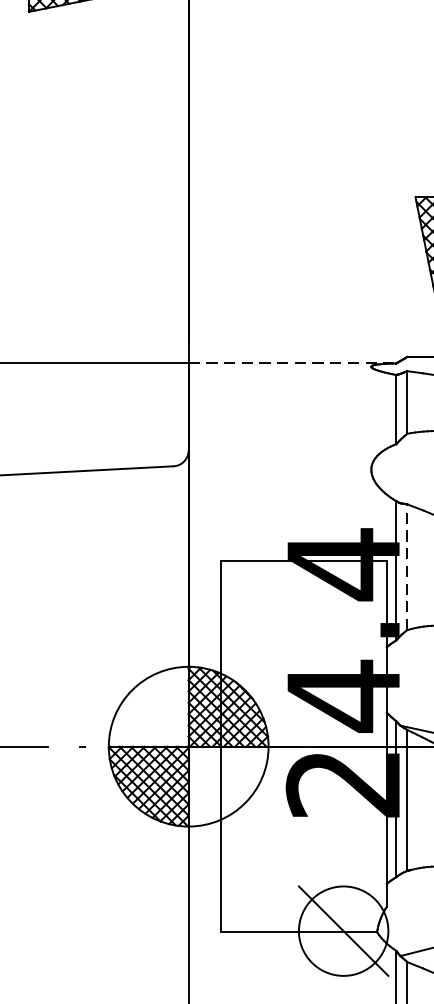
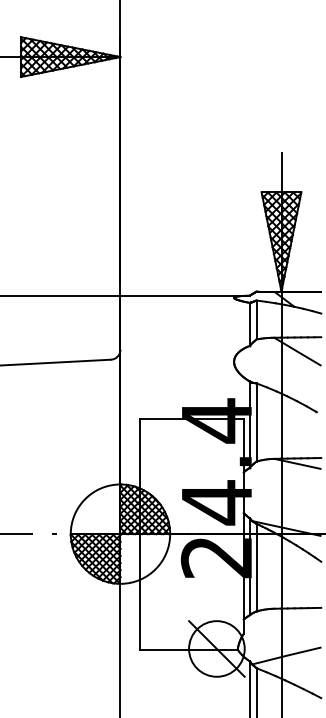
line: (293, 363) -> (185, 295), dashed -> solid
line: (407, 567) -> (256, 422), dashed -> solid

